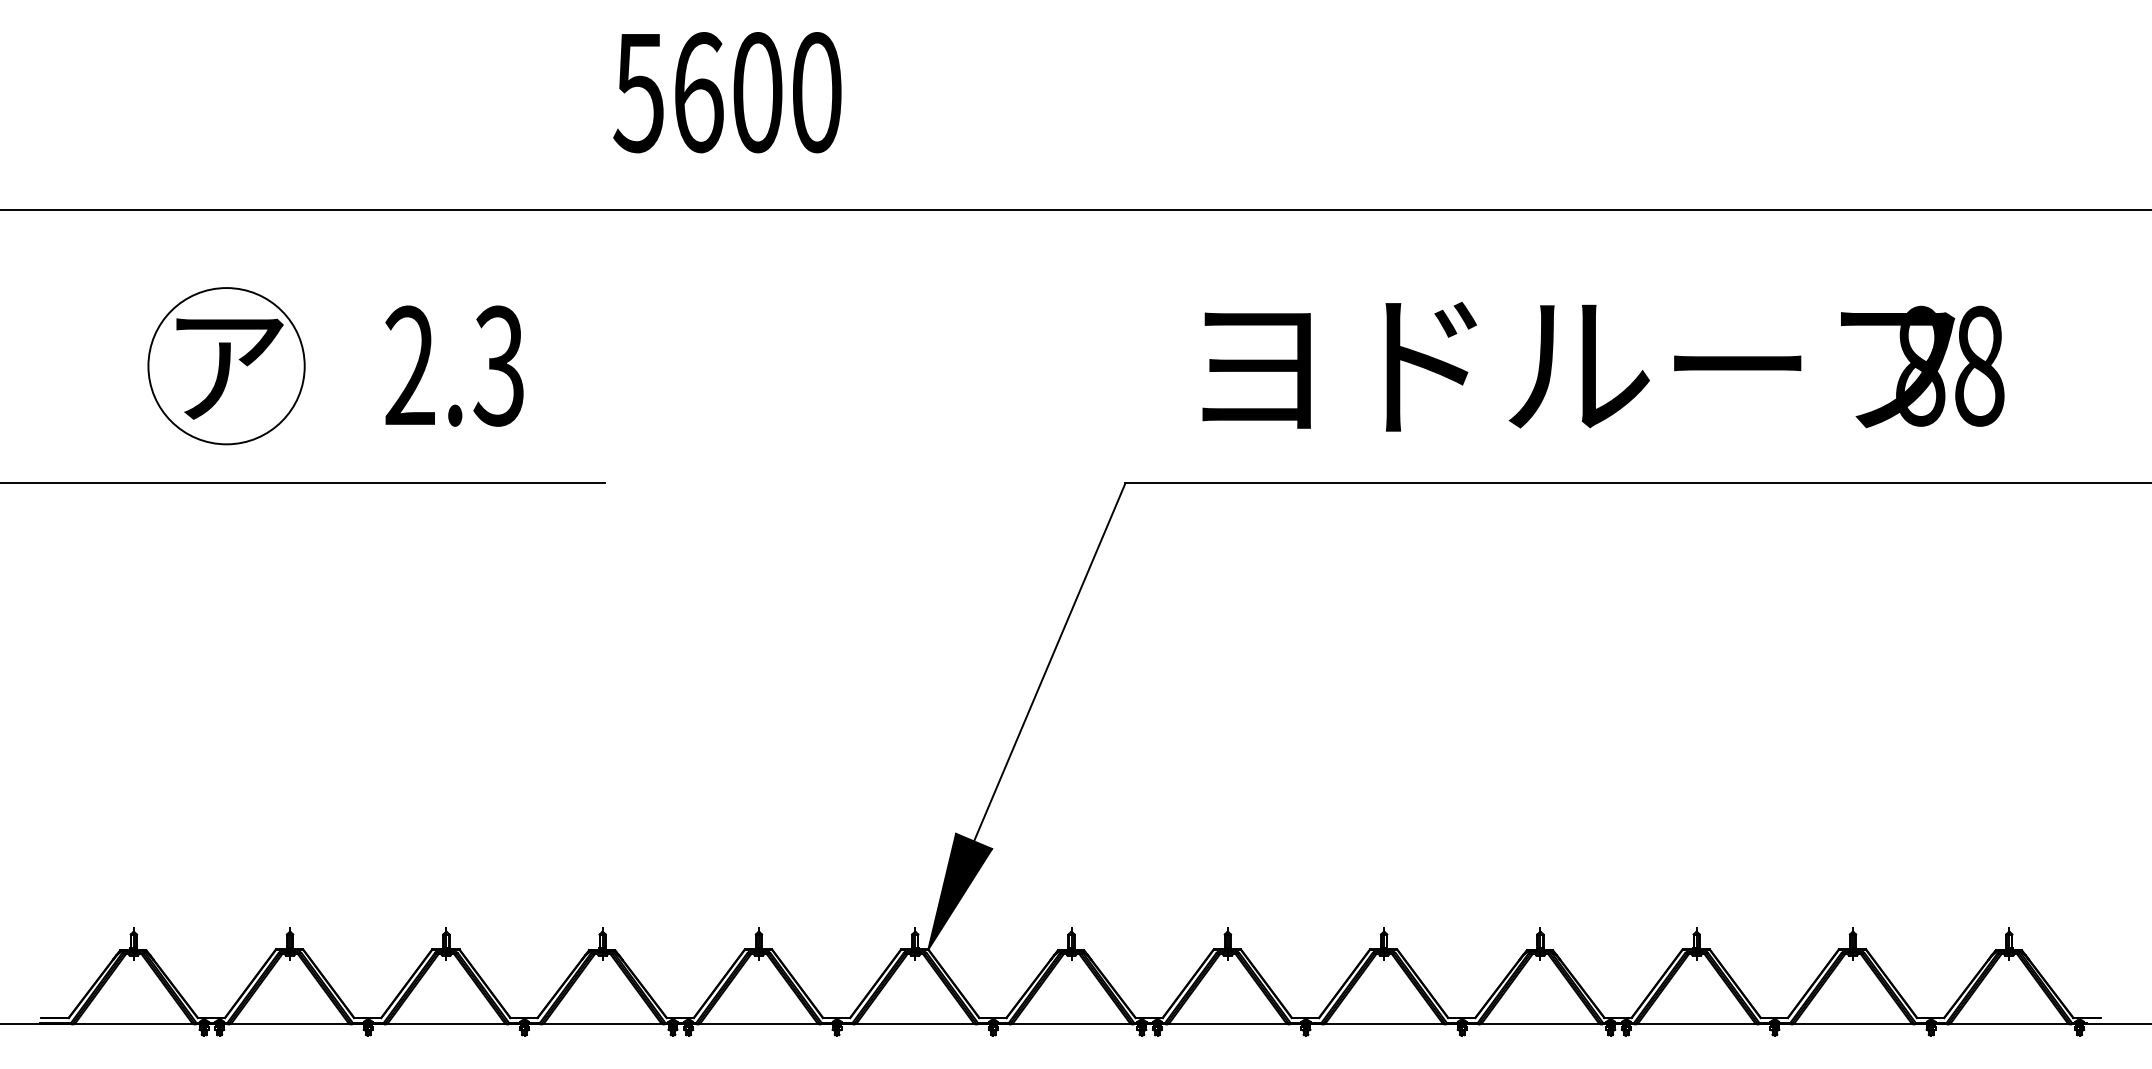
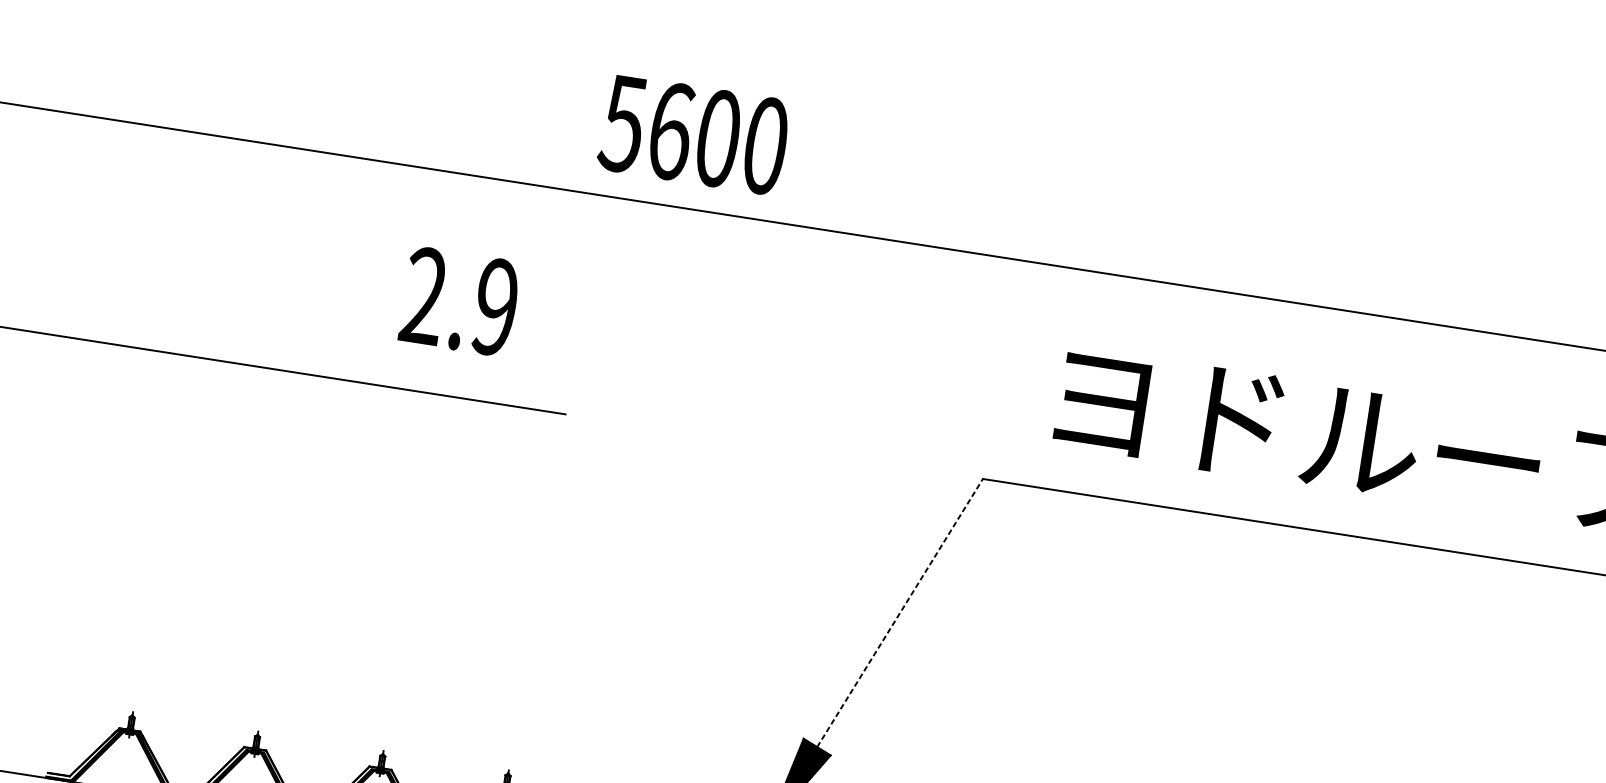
text: (727, 92) -> (694, 134), moved
text: (498, 365) -> (495, 306), 2.3 -> 2.9
part: (226, 366) -> (277, 273), removed
line: (1049, 661) -> (900, 612), solid -> dashed

